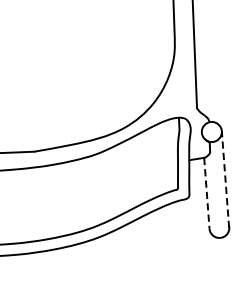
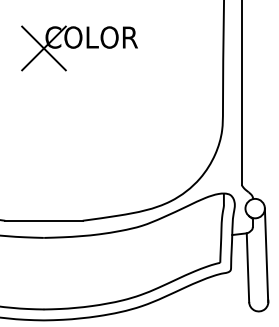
line: (225, 179) -> (266, 255), dashed -> solid
line: (206, 194) -> (247, 268), dashed -> solid

